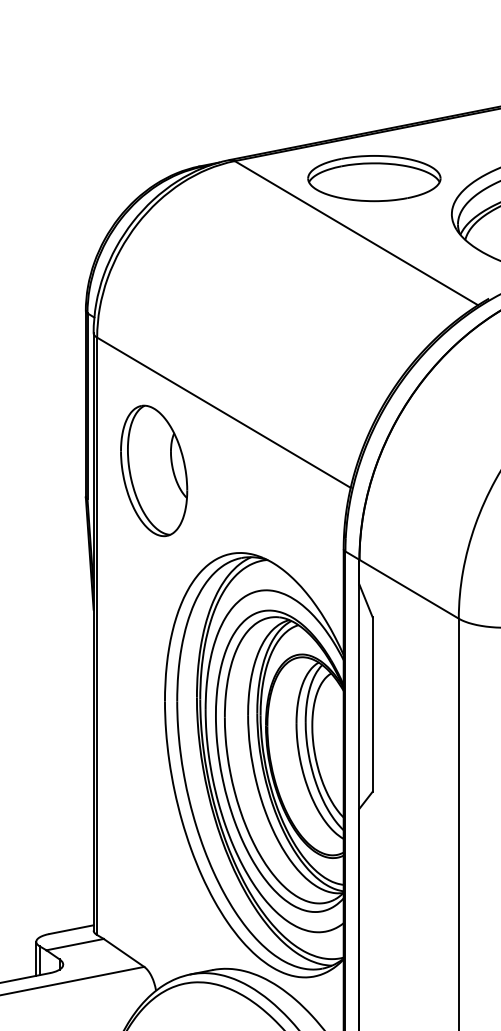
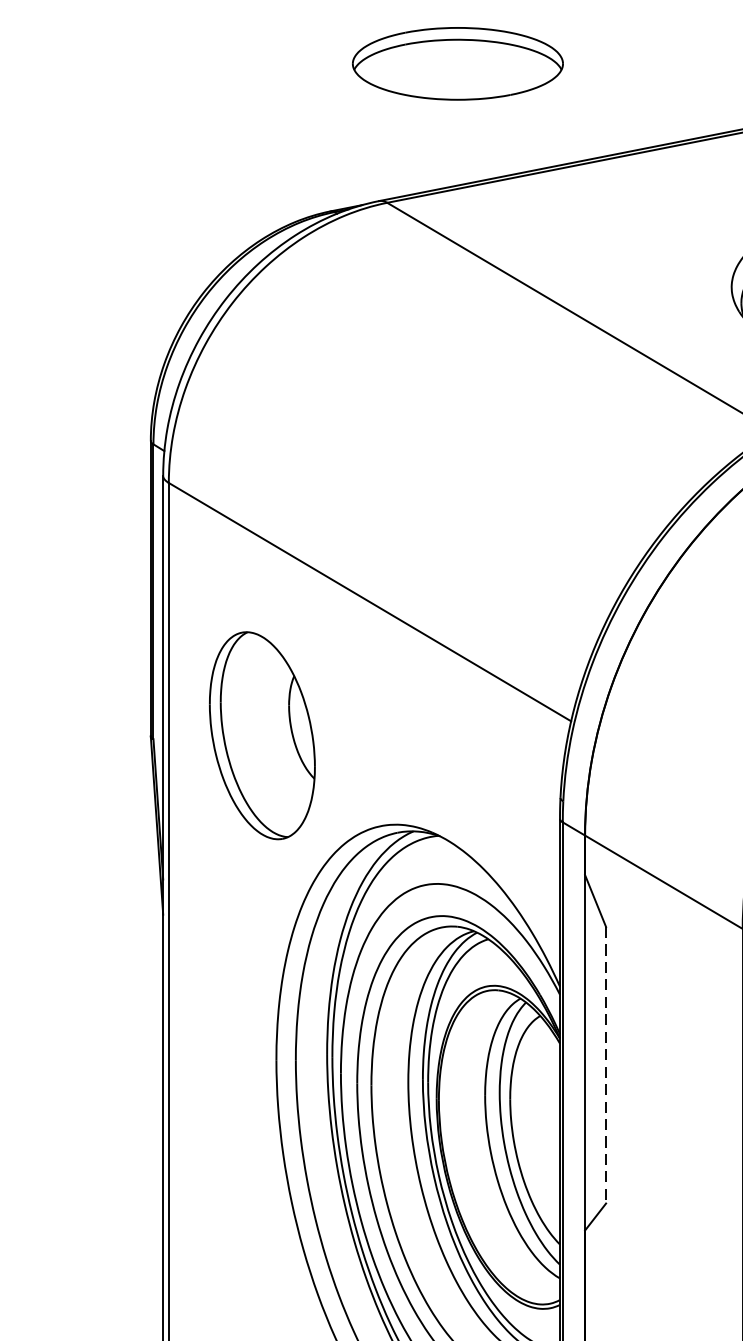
part: (374, 178) -> (458, 63), moved
part: (154, 470) -> (262, 735), moved
line: (372, 705) -> (605, 1066), solid -> dashed

